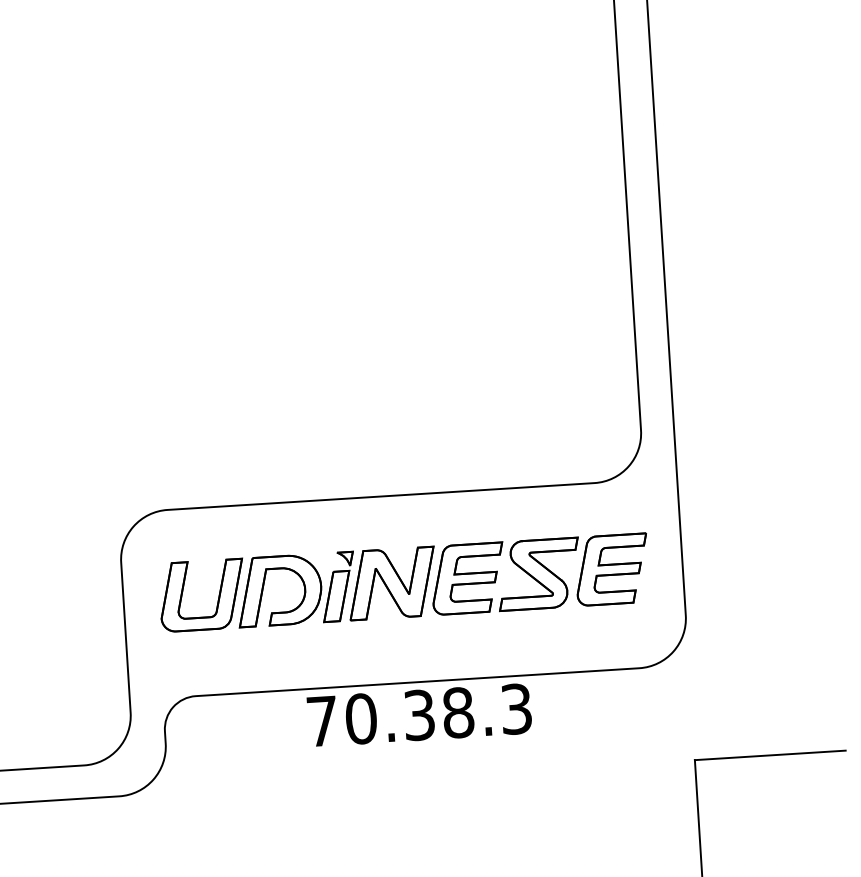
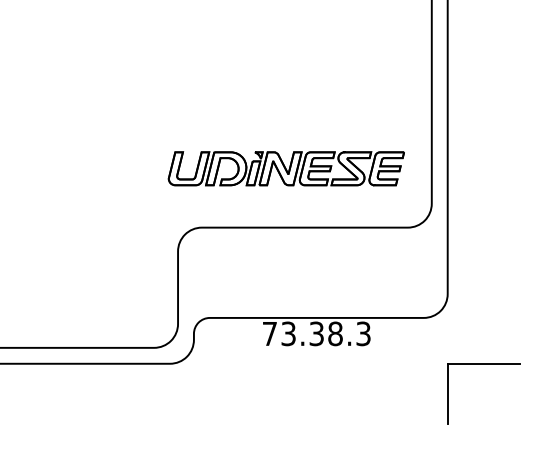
part: (402, 582) -> (285, 168), moved
text: (360, 718) -> (288, 333), 70.38.3 -> 73.38.3

